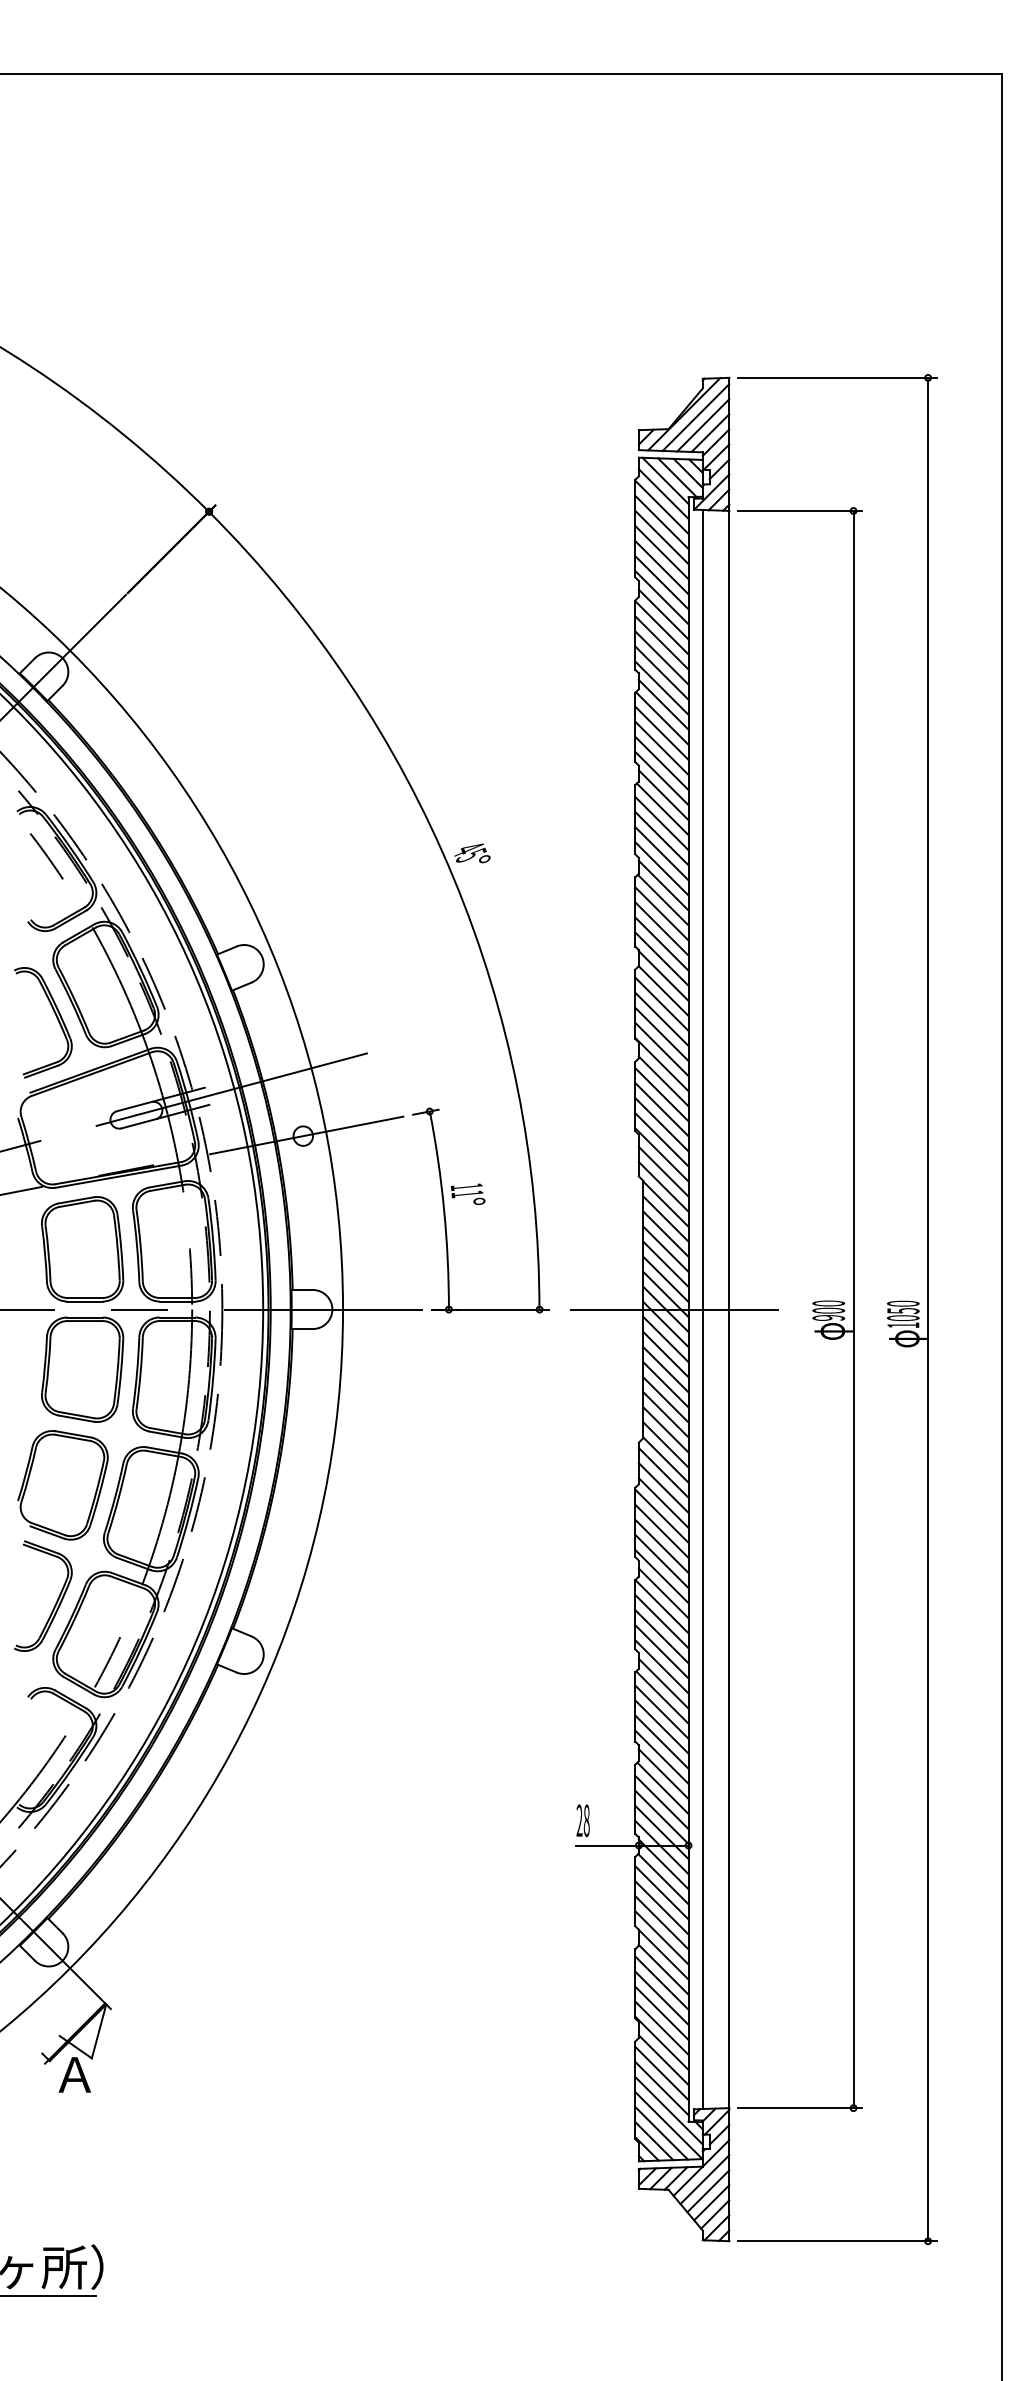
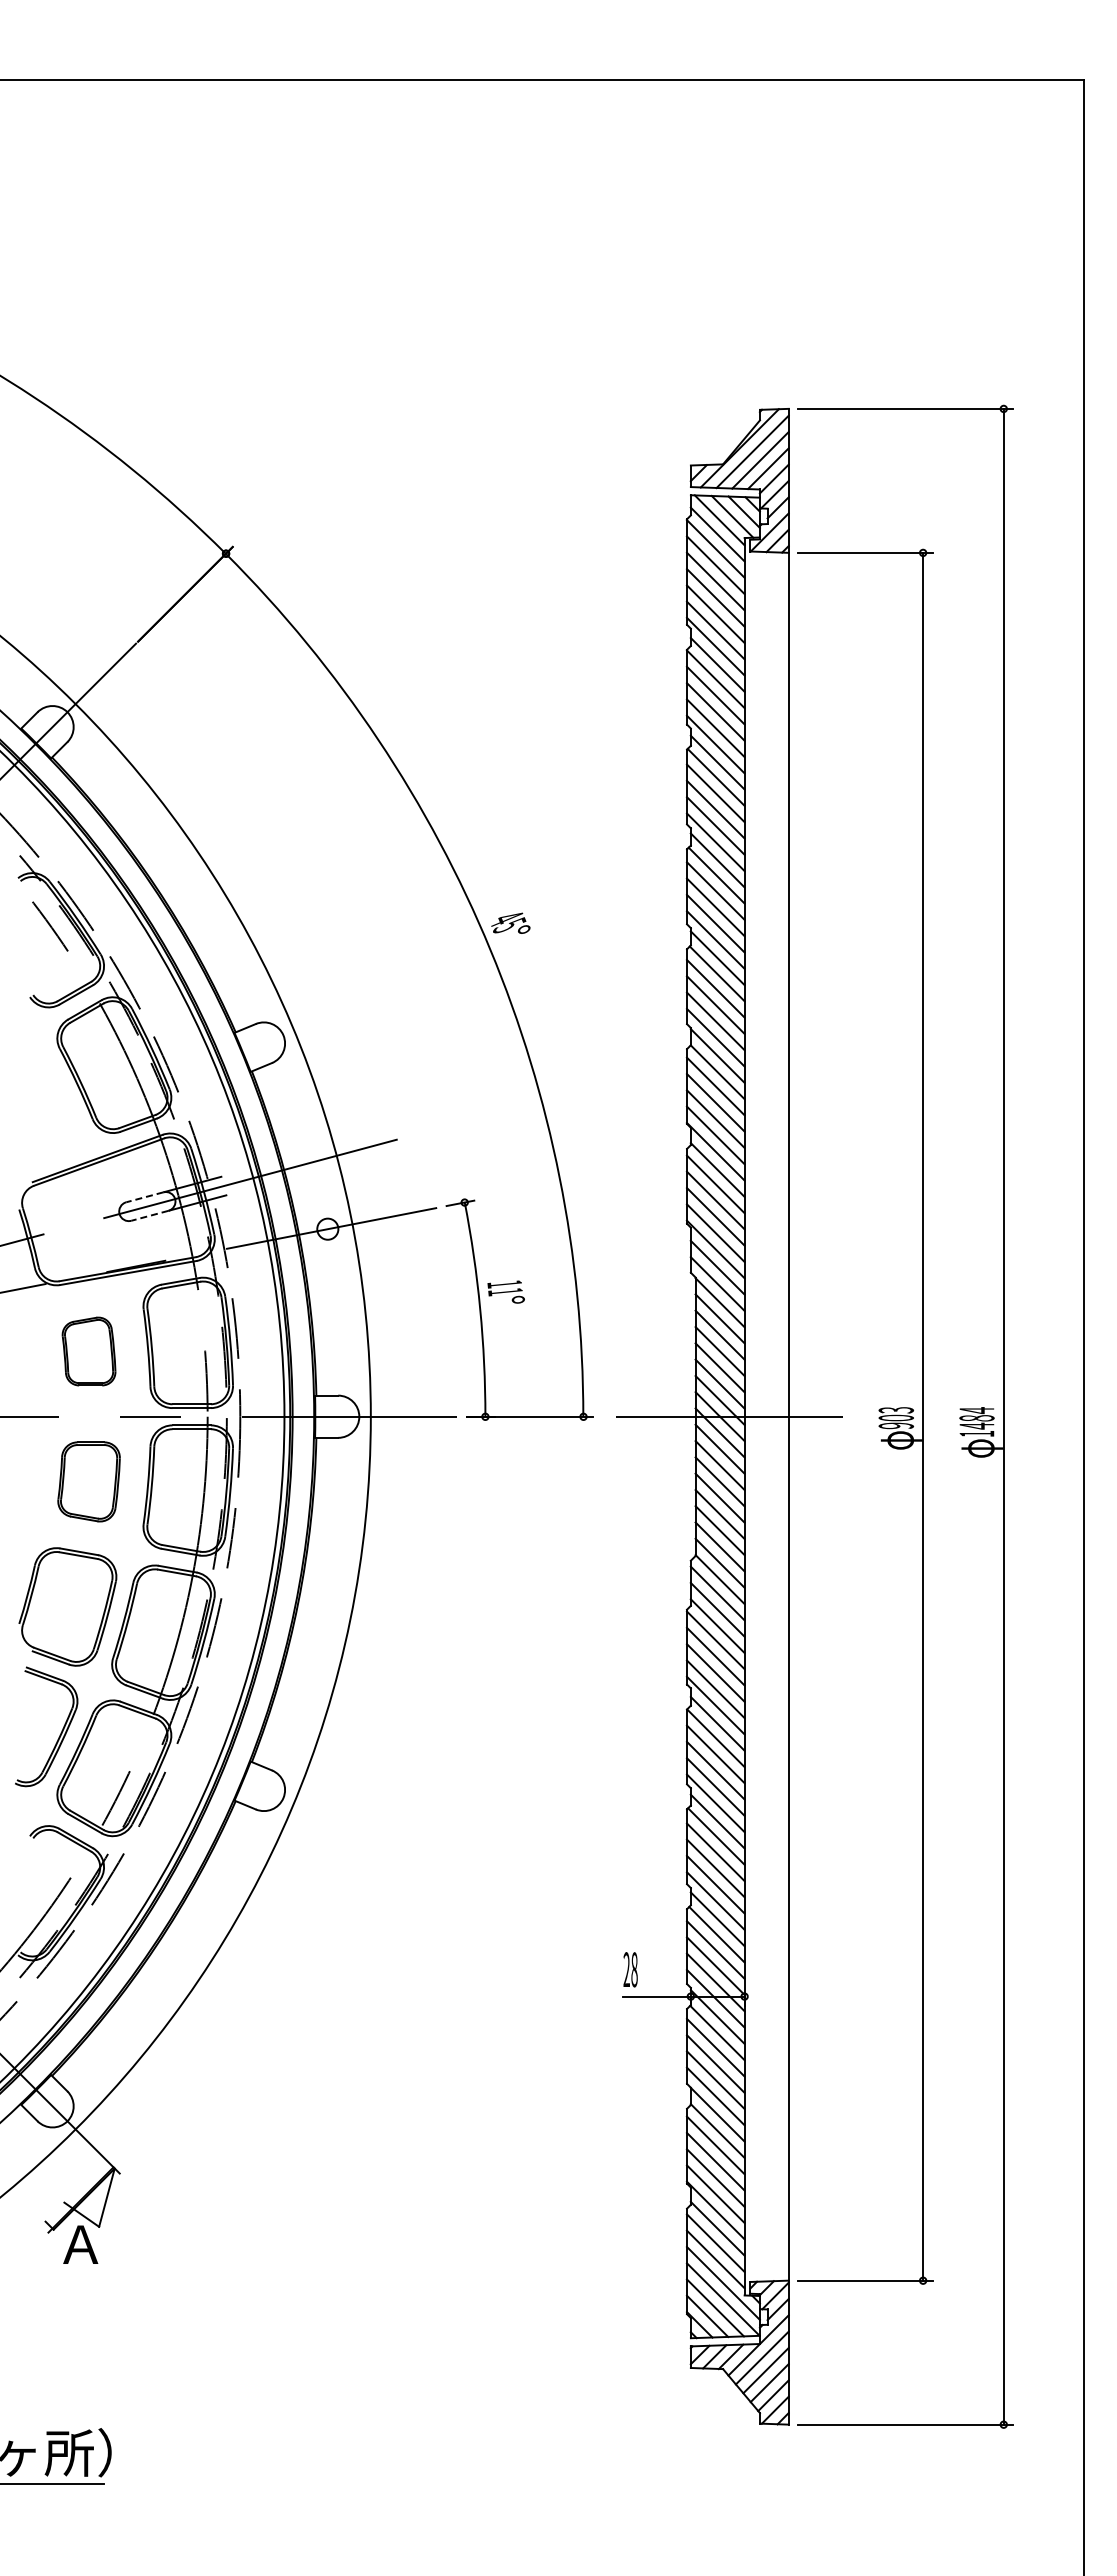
part: (56, 1017) -> (60, 1100), removed
line: (133, 1106) -> (144, 1197), solid -> dashed
line: (138, 1123) -> (149, 1215), solid -> dashed
part: (82, 1249) -> (88, 1351), size x0.6
text: (828, 1303) -> (896, 1410), 900 -> 903
line: (702, 1309) -> (759, 1416), removed
text: (902, 1311) -> (976, 1418), 1050 -> 1484
part: (82, 1369) -> (88, 1481), size x0.7

